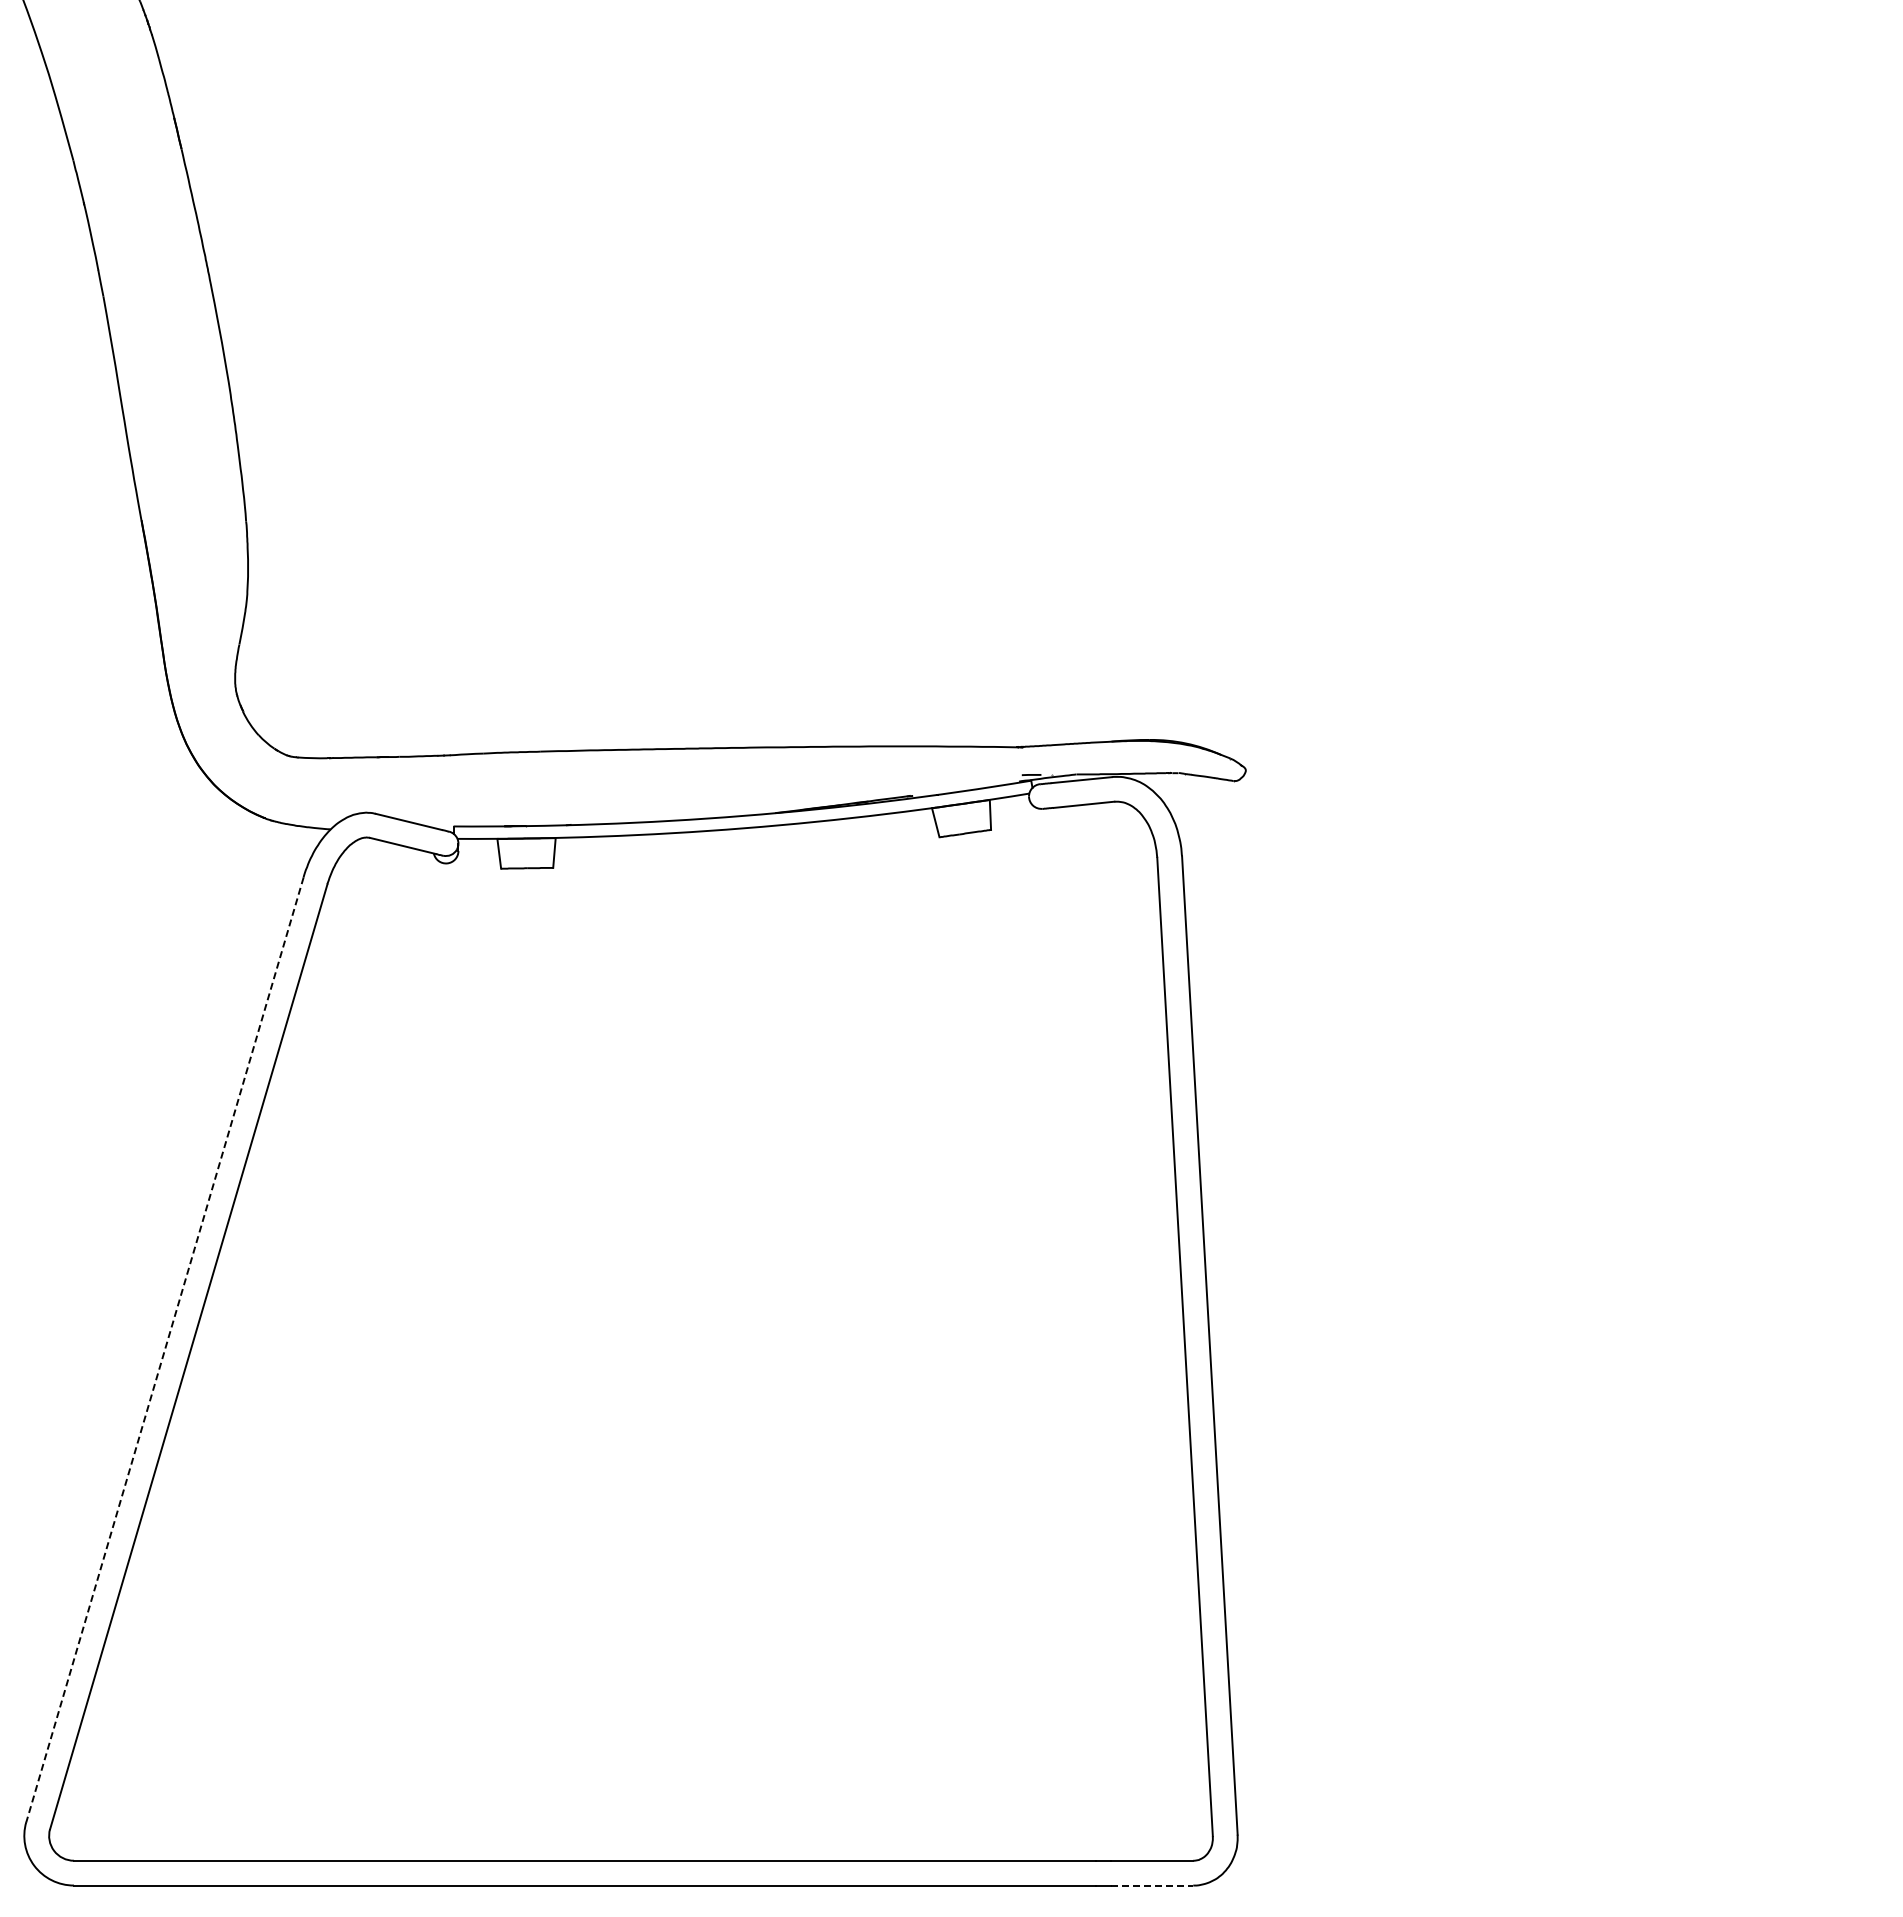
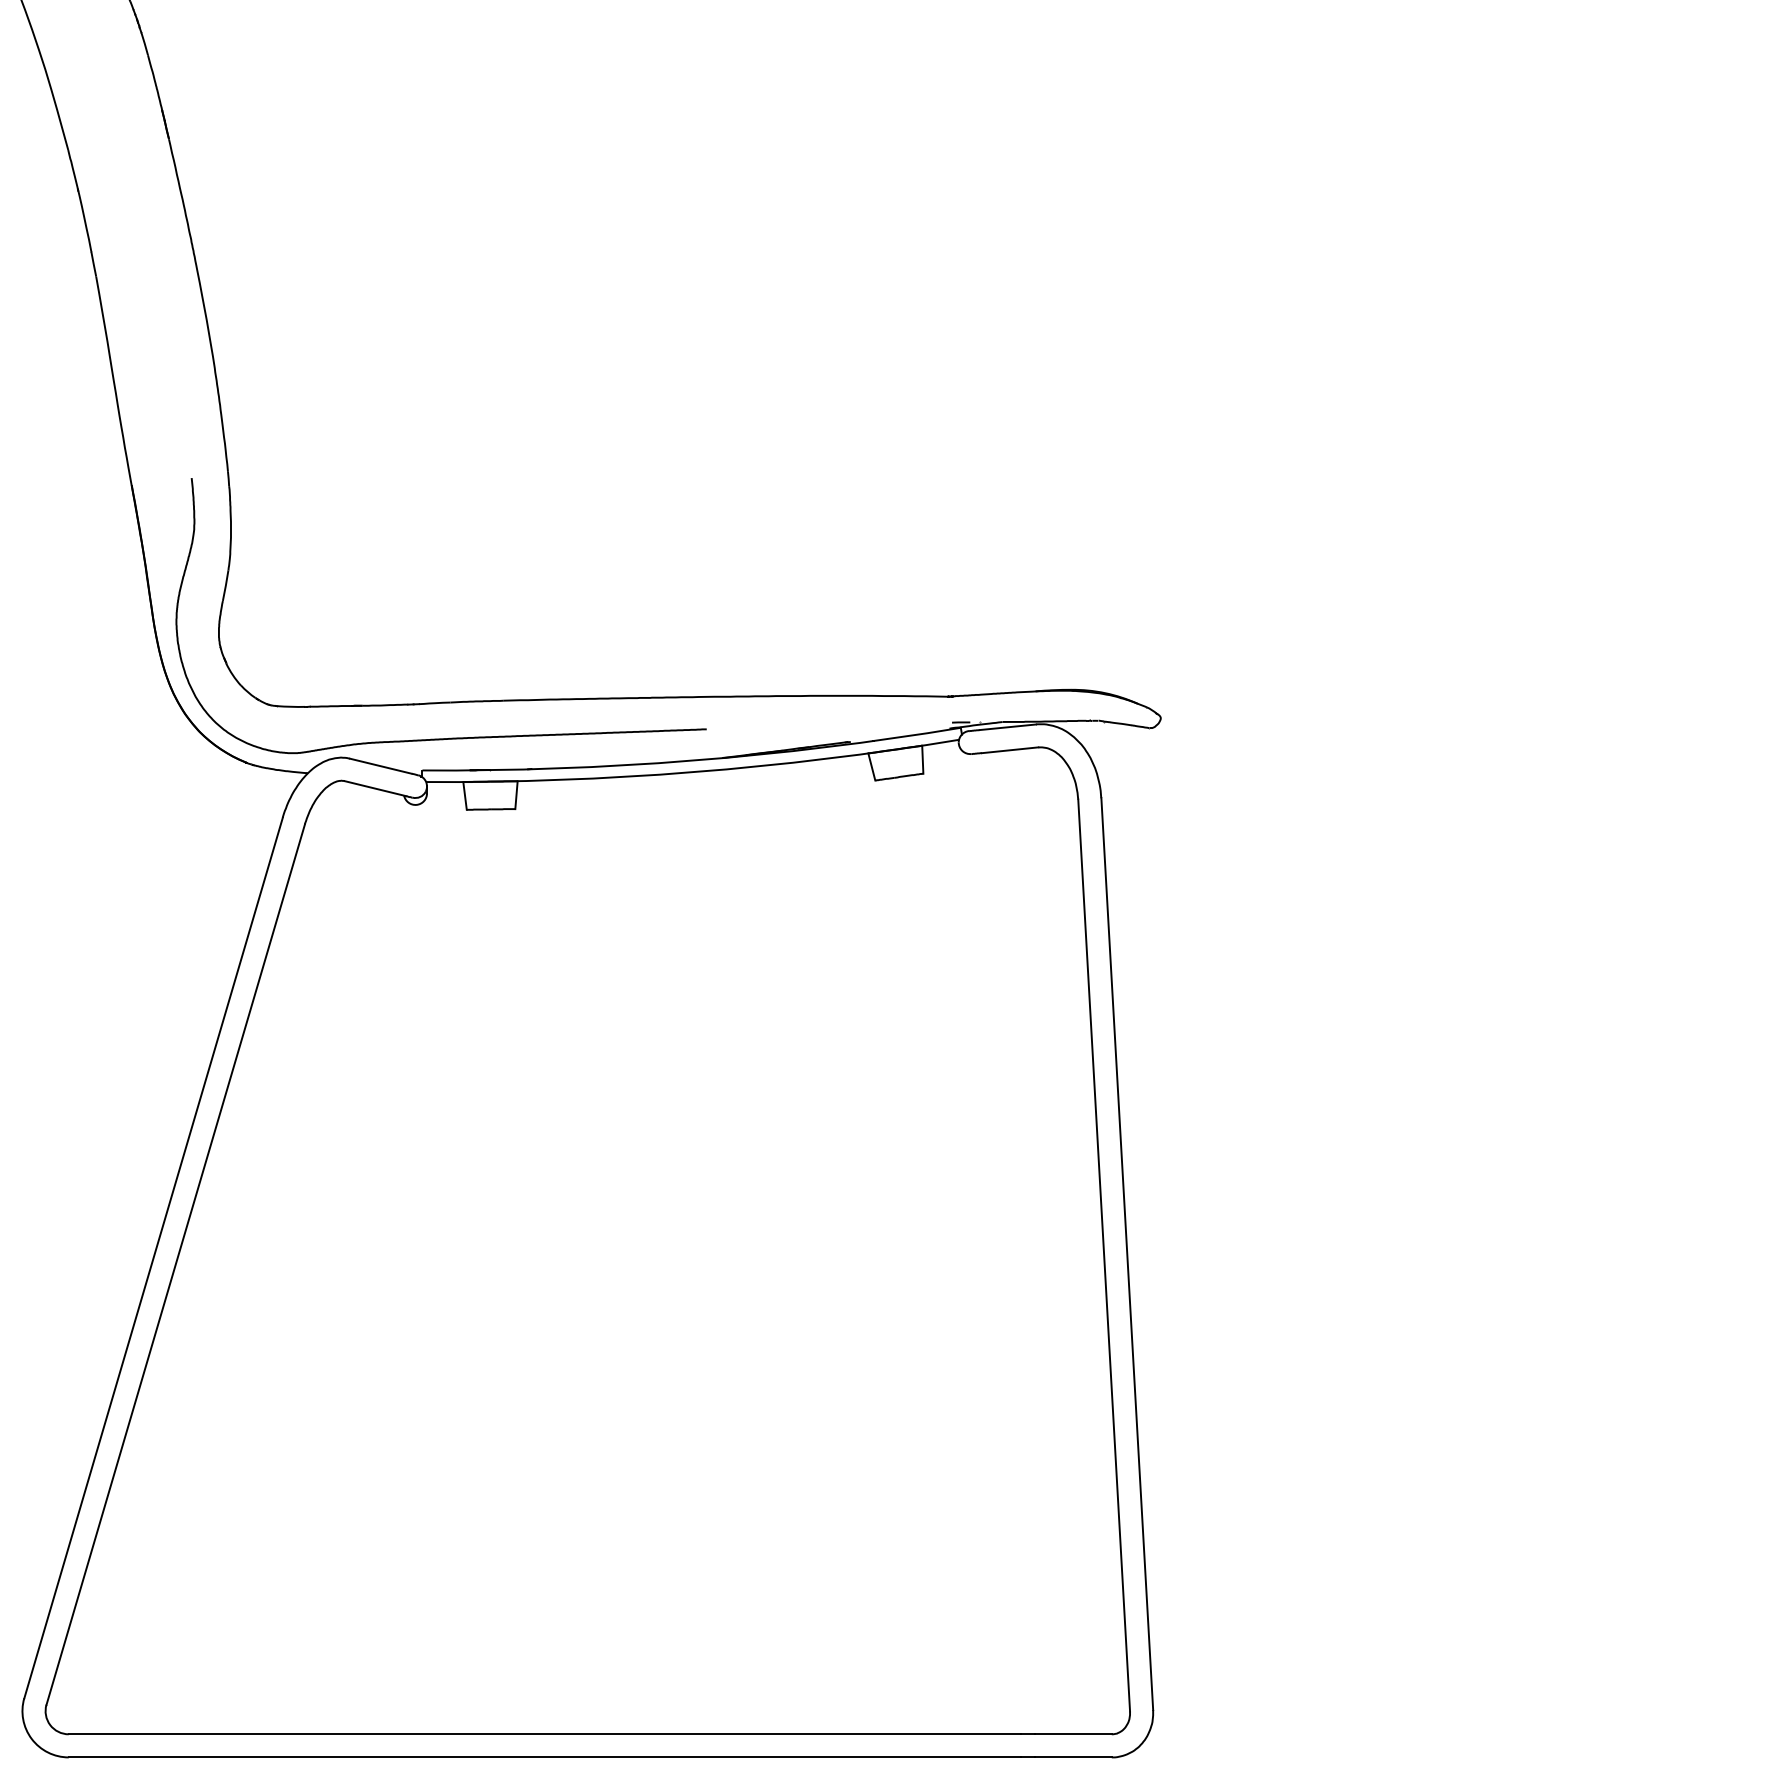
curve: (477, 791) -> (444, 737), added
line: (164, 1350) -> (153, 1258), dashed -> solid
line: (1152, 1885) -> (1073, 1757), dashed -> solid

